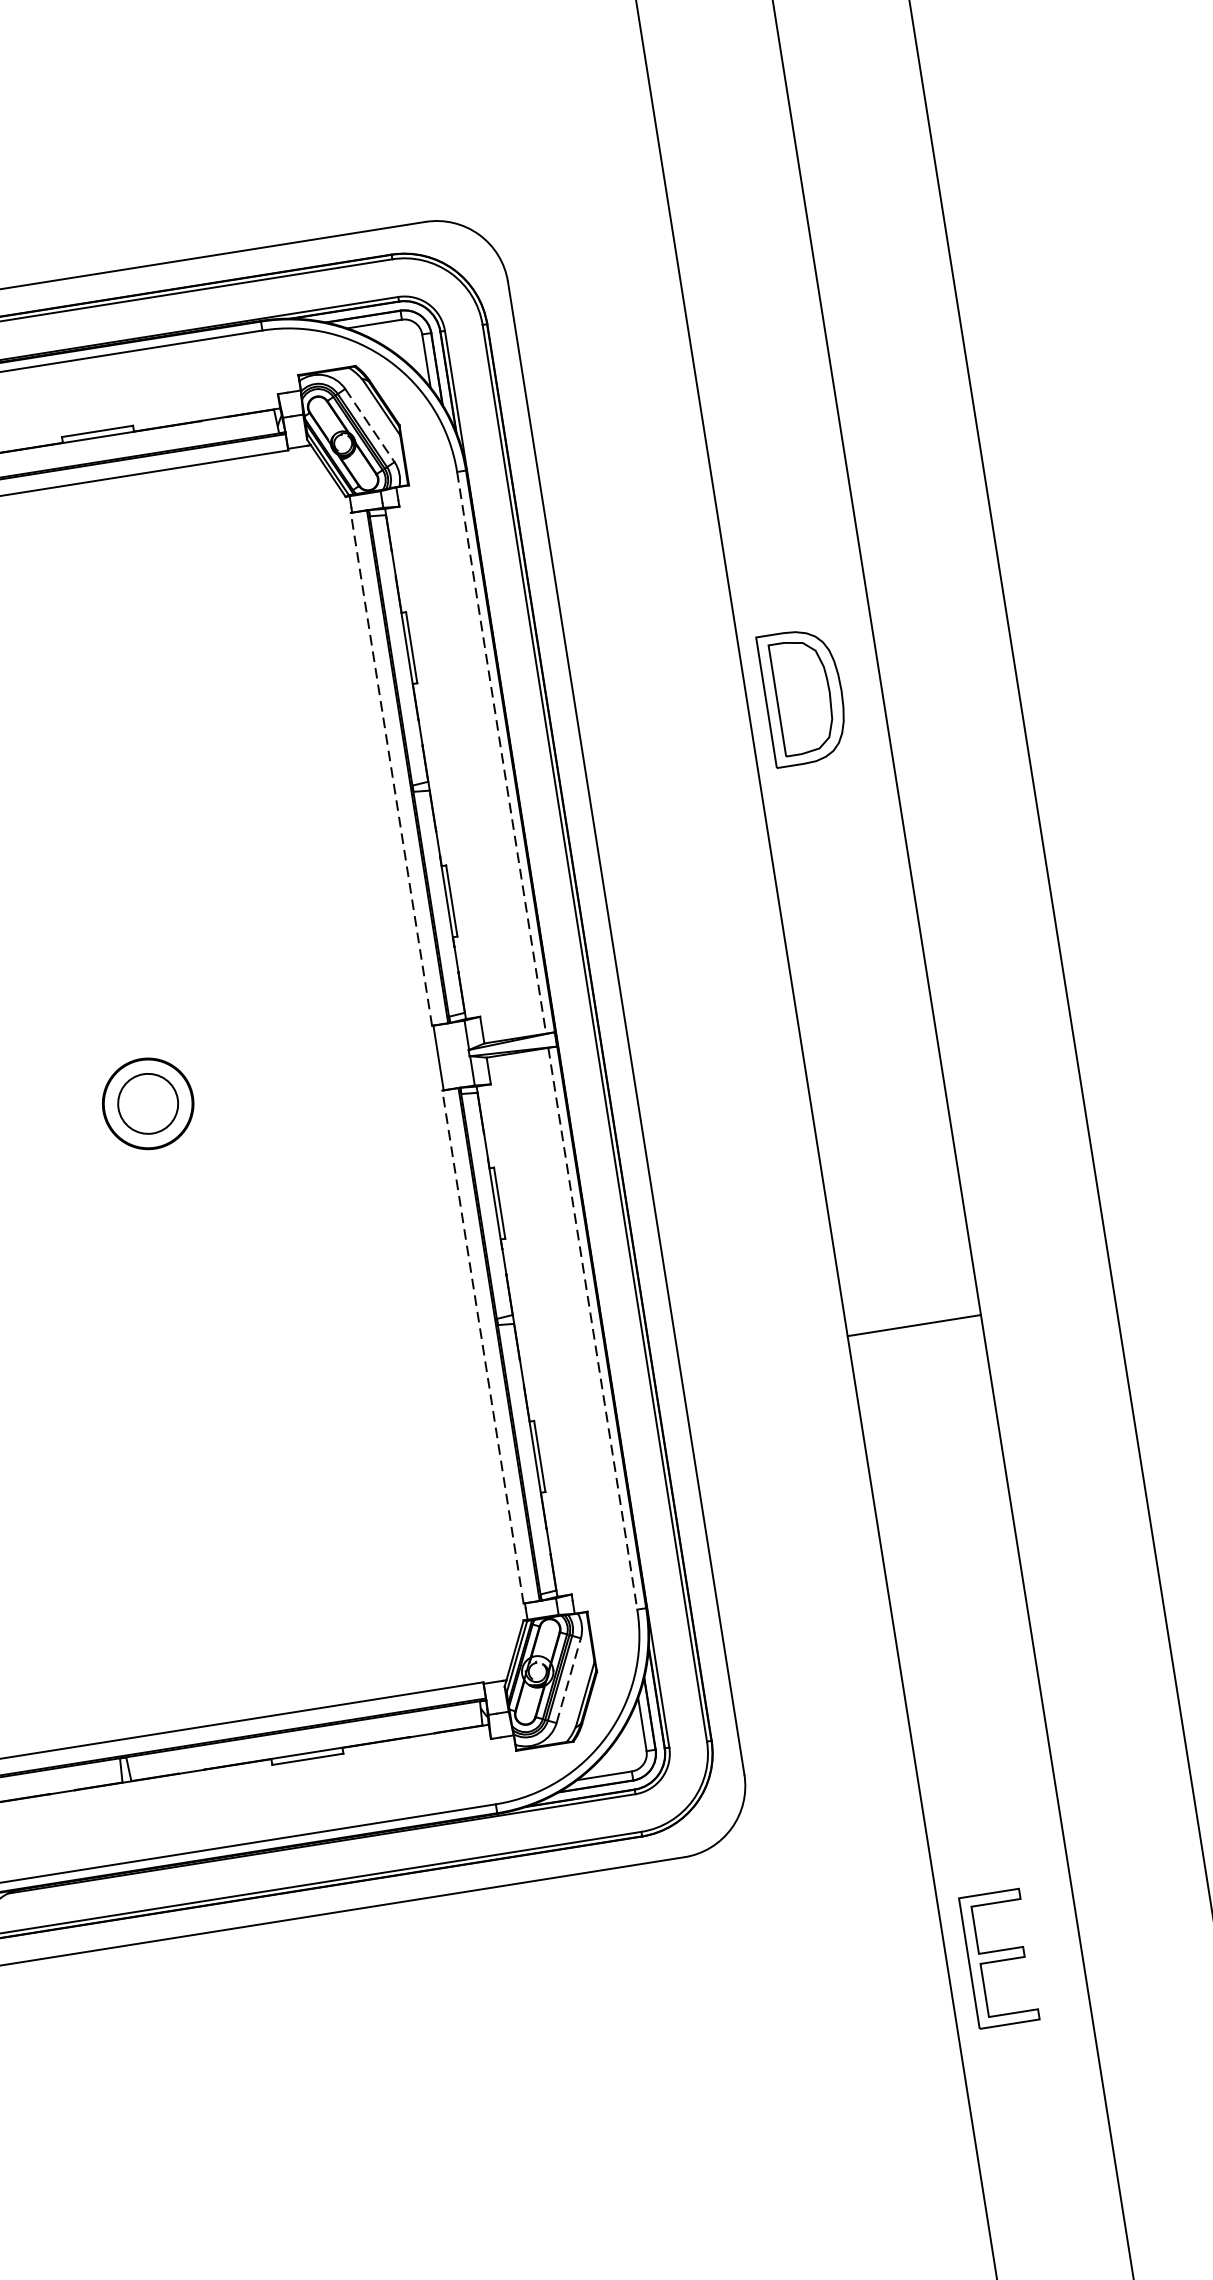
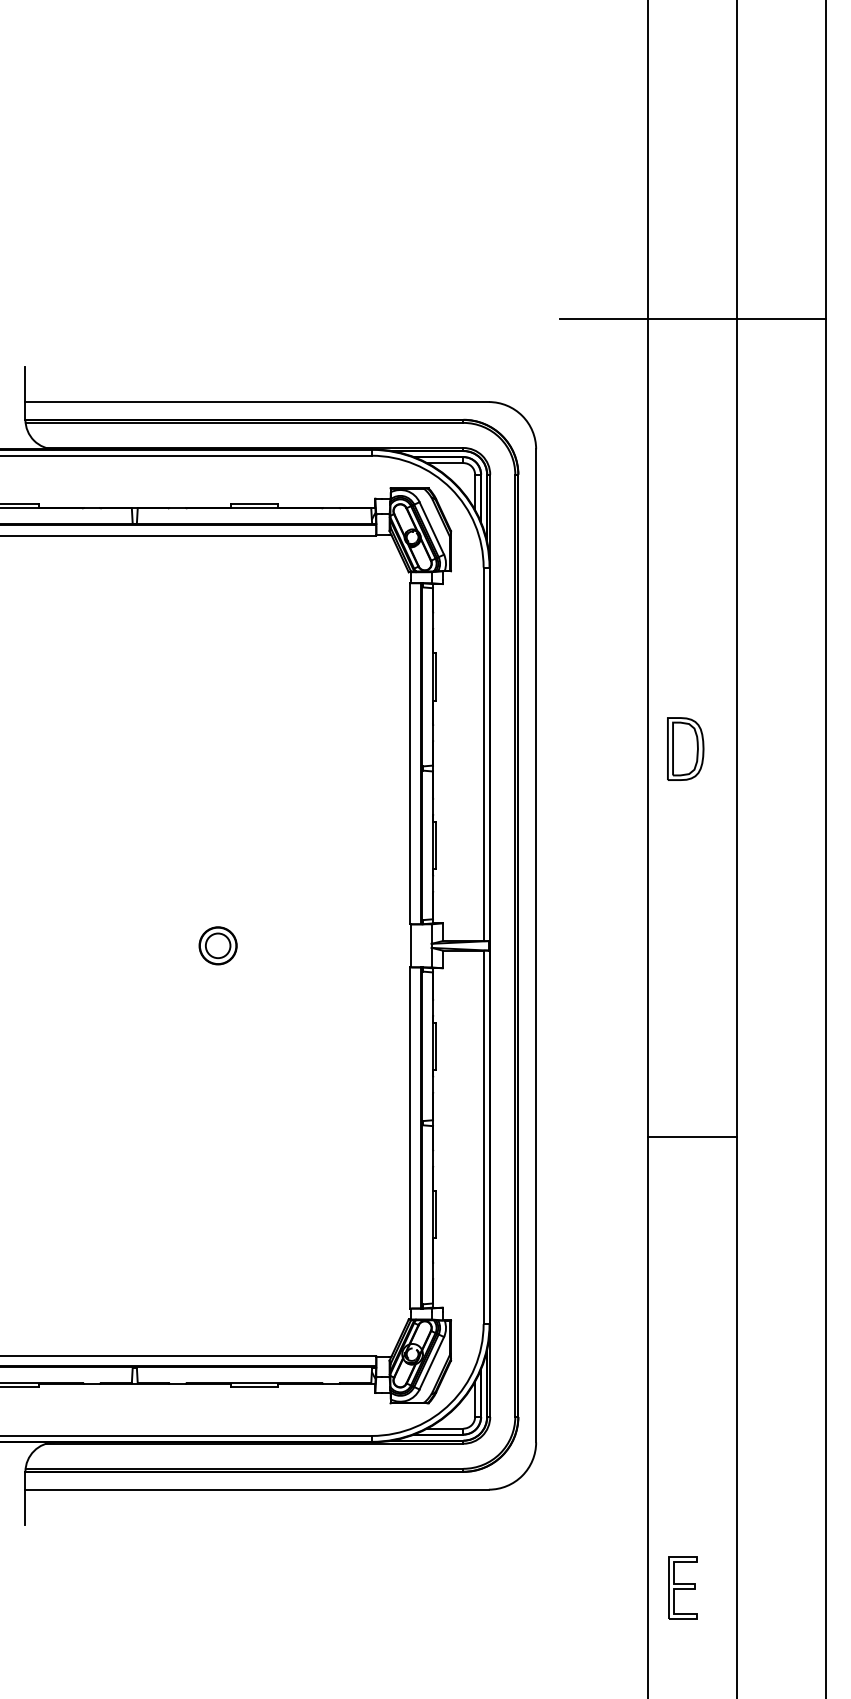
line: (711, 47) -> (692, 318), added
line: (369, 425) -> (431, 528), dashed -> solid
part: (803, 695) -> (685, 748), size x0.71
line: (501, 753) -> (483, 754), dashed -> solid
line: (391, 768) -> (410, 753), dashed -> solid
part: (146, 1103) -> (217, 945), size x0.62
line: (914, 1325) -> (692, 1137), moved
line: (592, 1328) -> (483, 1137), dashed -> solid
line: (482, 1346) -> (410, 1137), dashed -> solid
line: (568, 1681) -> (431, 1363), dashed -> solid
part: (999, 1958) -> (682, 1587), size x0.71

